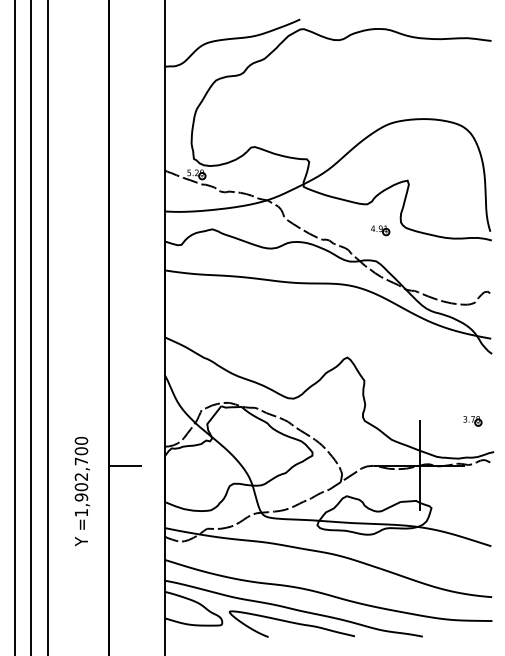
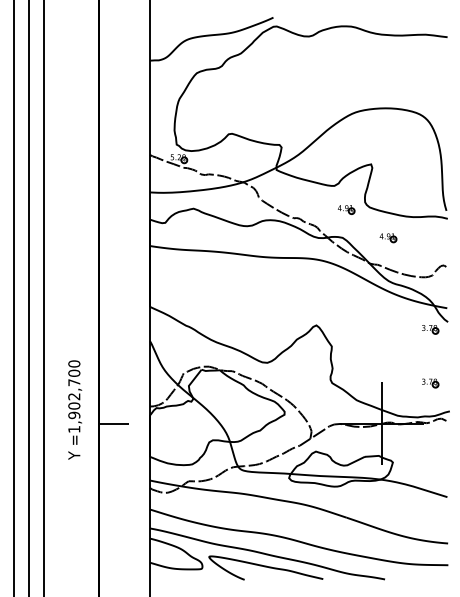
part: (426, 261) -> (388, 237), added
part: (472, 362) -> (430, 329), added
text: (81, 491) -> (74, 409), moved

